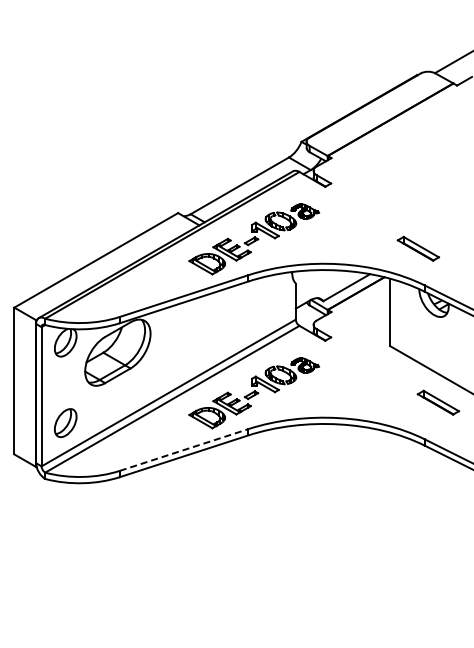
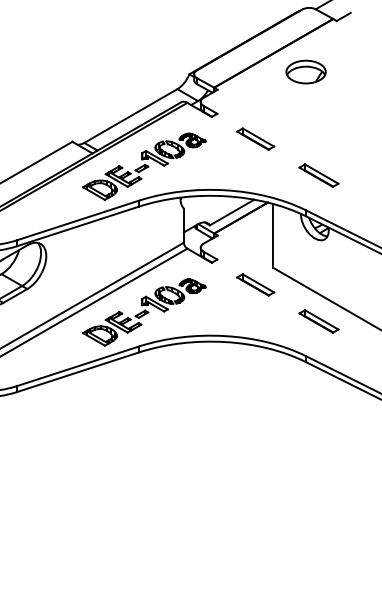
part: (424, 139) -> (305, 72), added
part: (371, 210) -> (255, 139), added
part: (418, 248) -> (319, 175), moved
part: (371, 363) -> (255, 284), added
line: (184, 450) -> (78, 366), dashed -> solid

